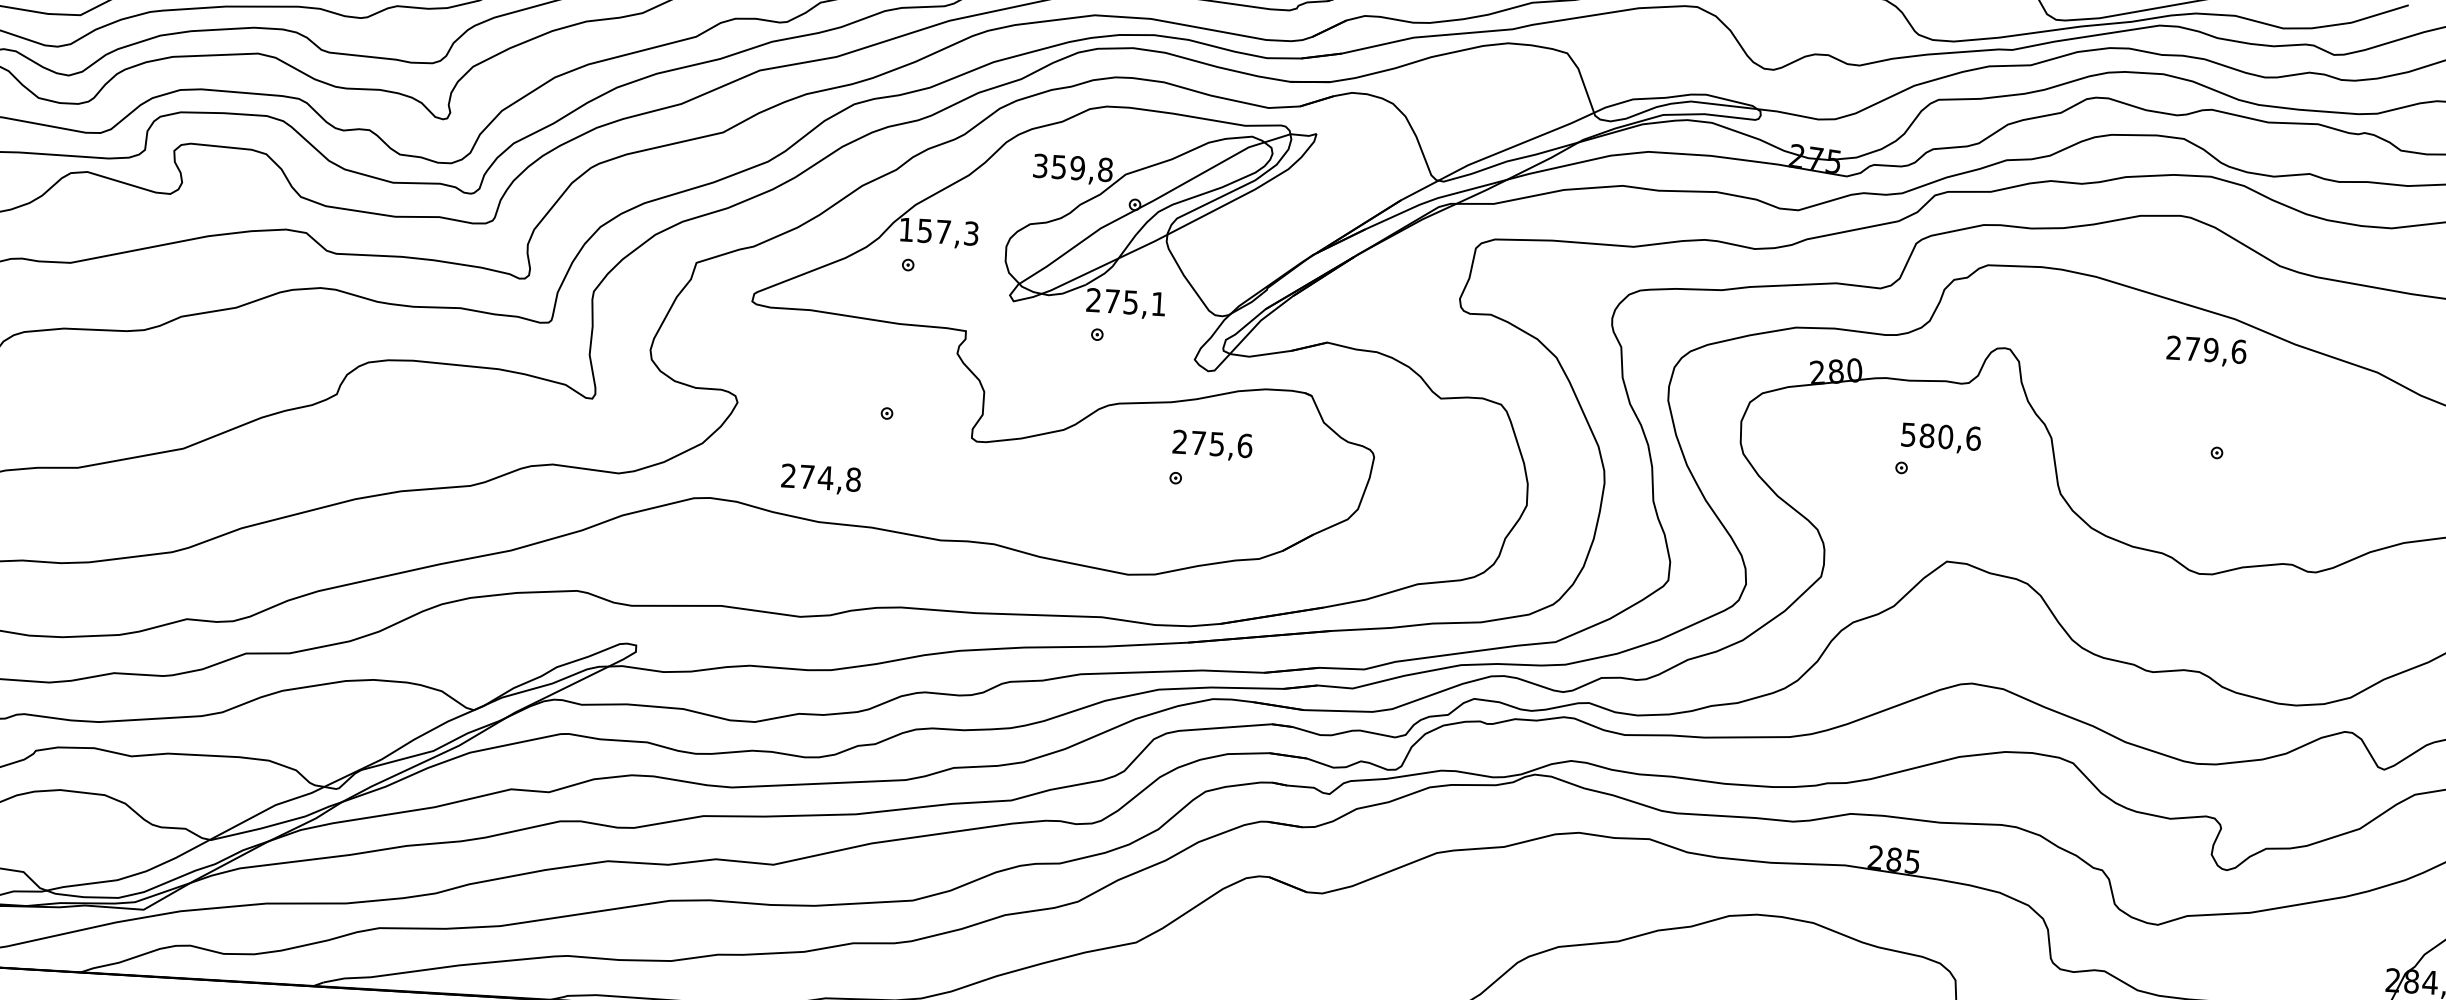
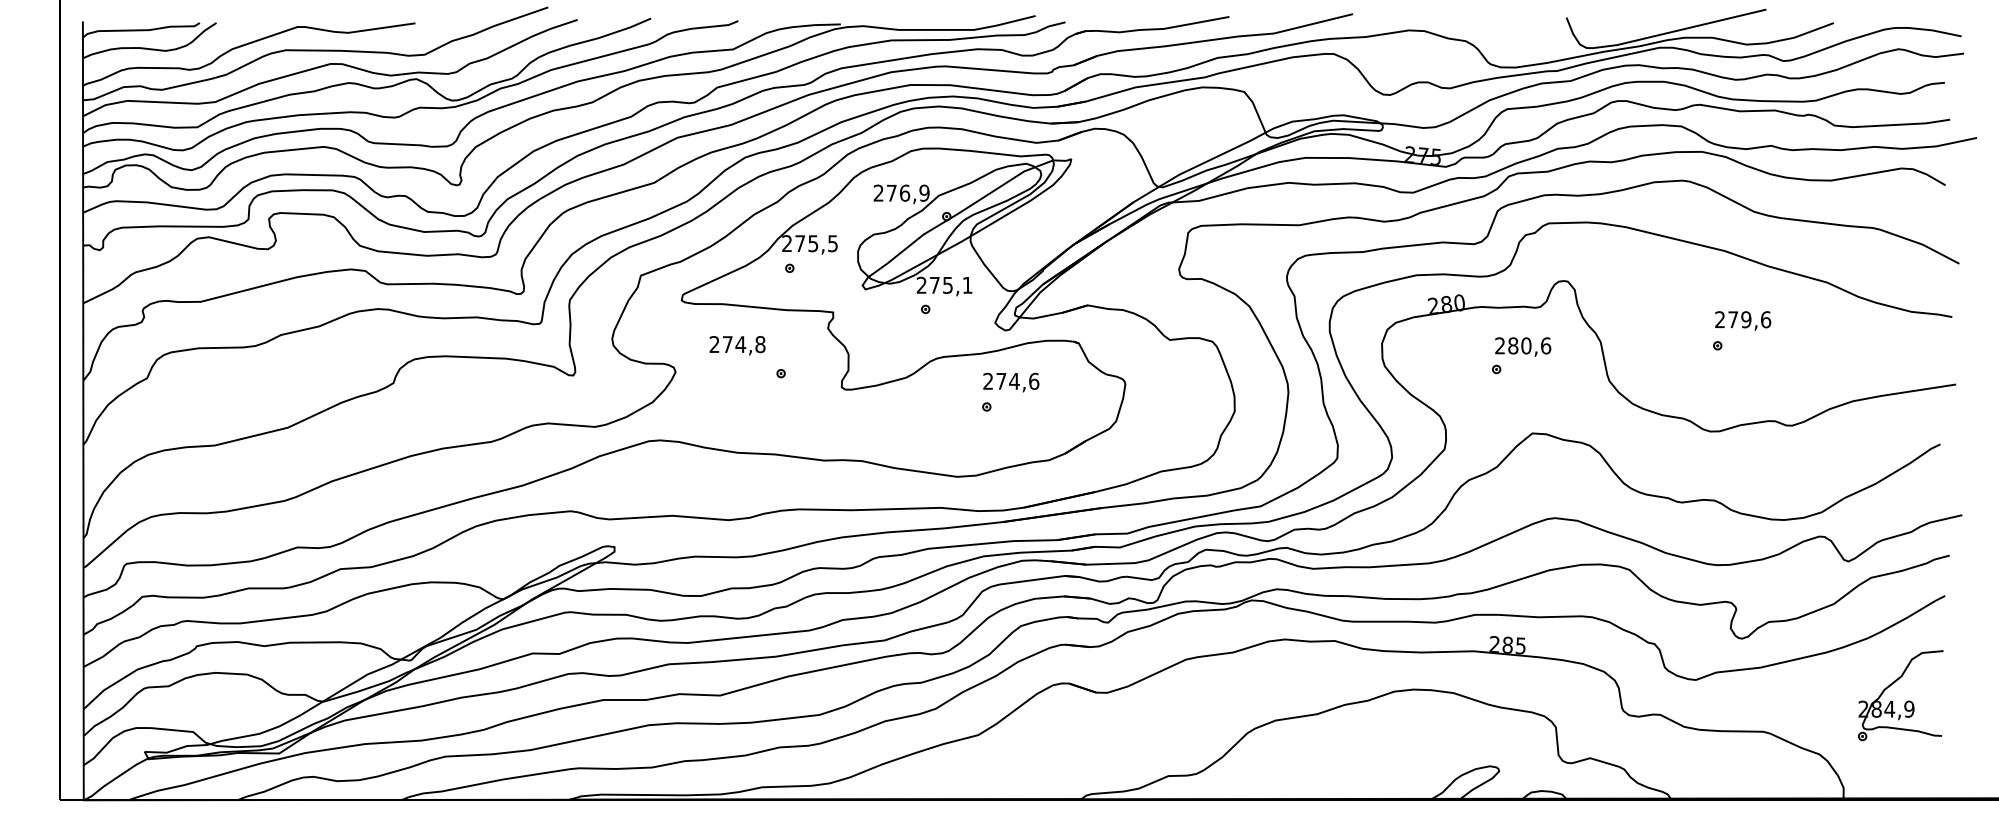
text: (1072, 166) -> (901, 192), 359,8 -> 276,9
text: (938, 231) -> (809, 243), 157,3 -> 275,5
text: (2207, 350) -> (1743, 320), moved
text: (1907, 434) -> (1499, 345), 580,6 -> 280,6
text: (1217, 444) -> (1014, 381), 275,6 -> 274,6
text: (821, 479) -> (737, 345), moved

